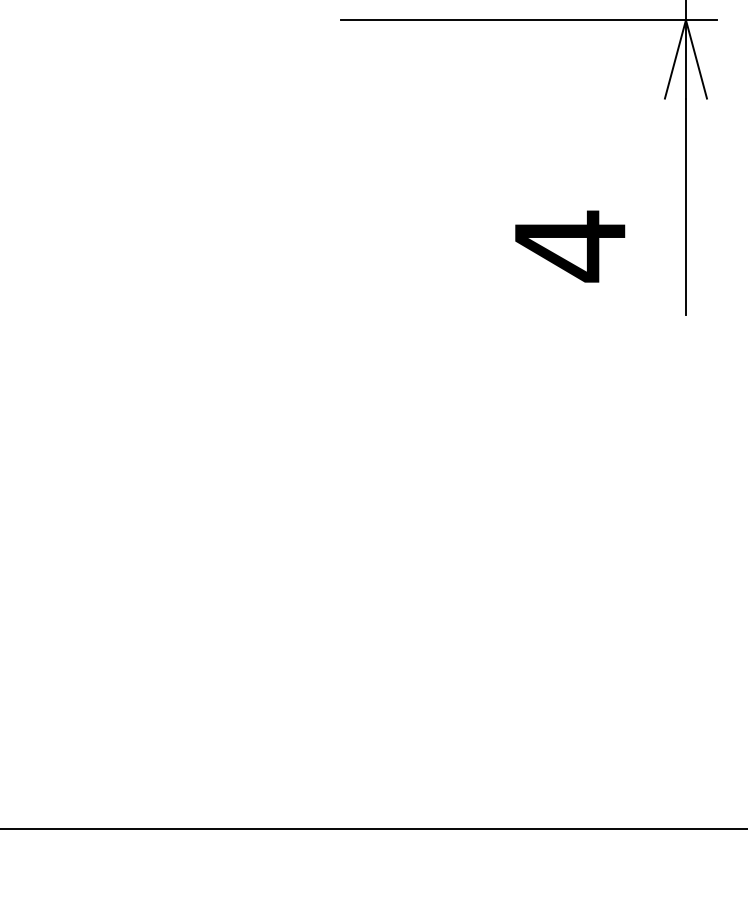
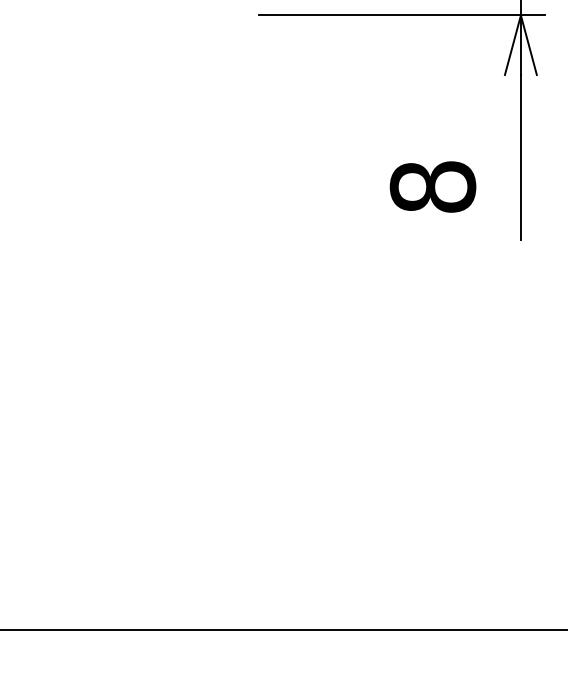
text: (569, 246) -> (432, 187), 4 -> 8

